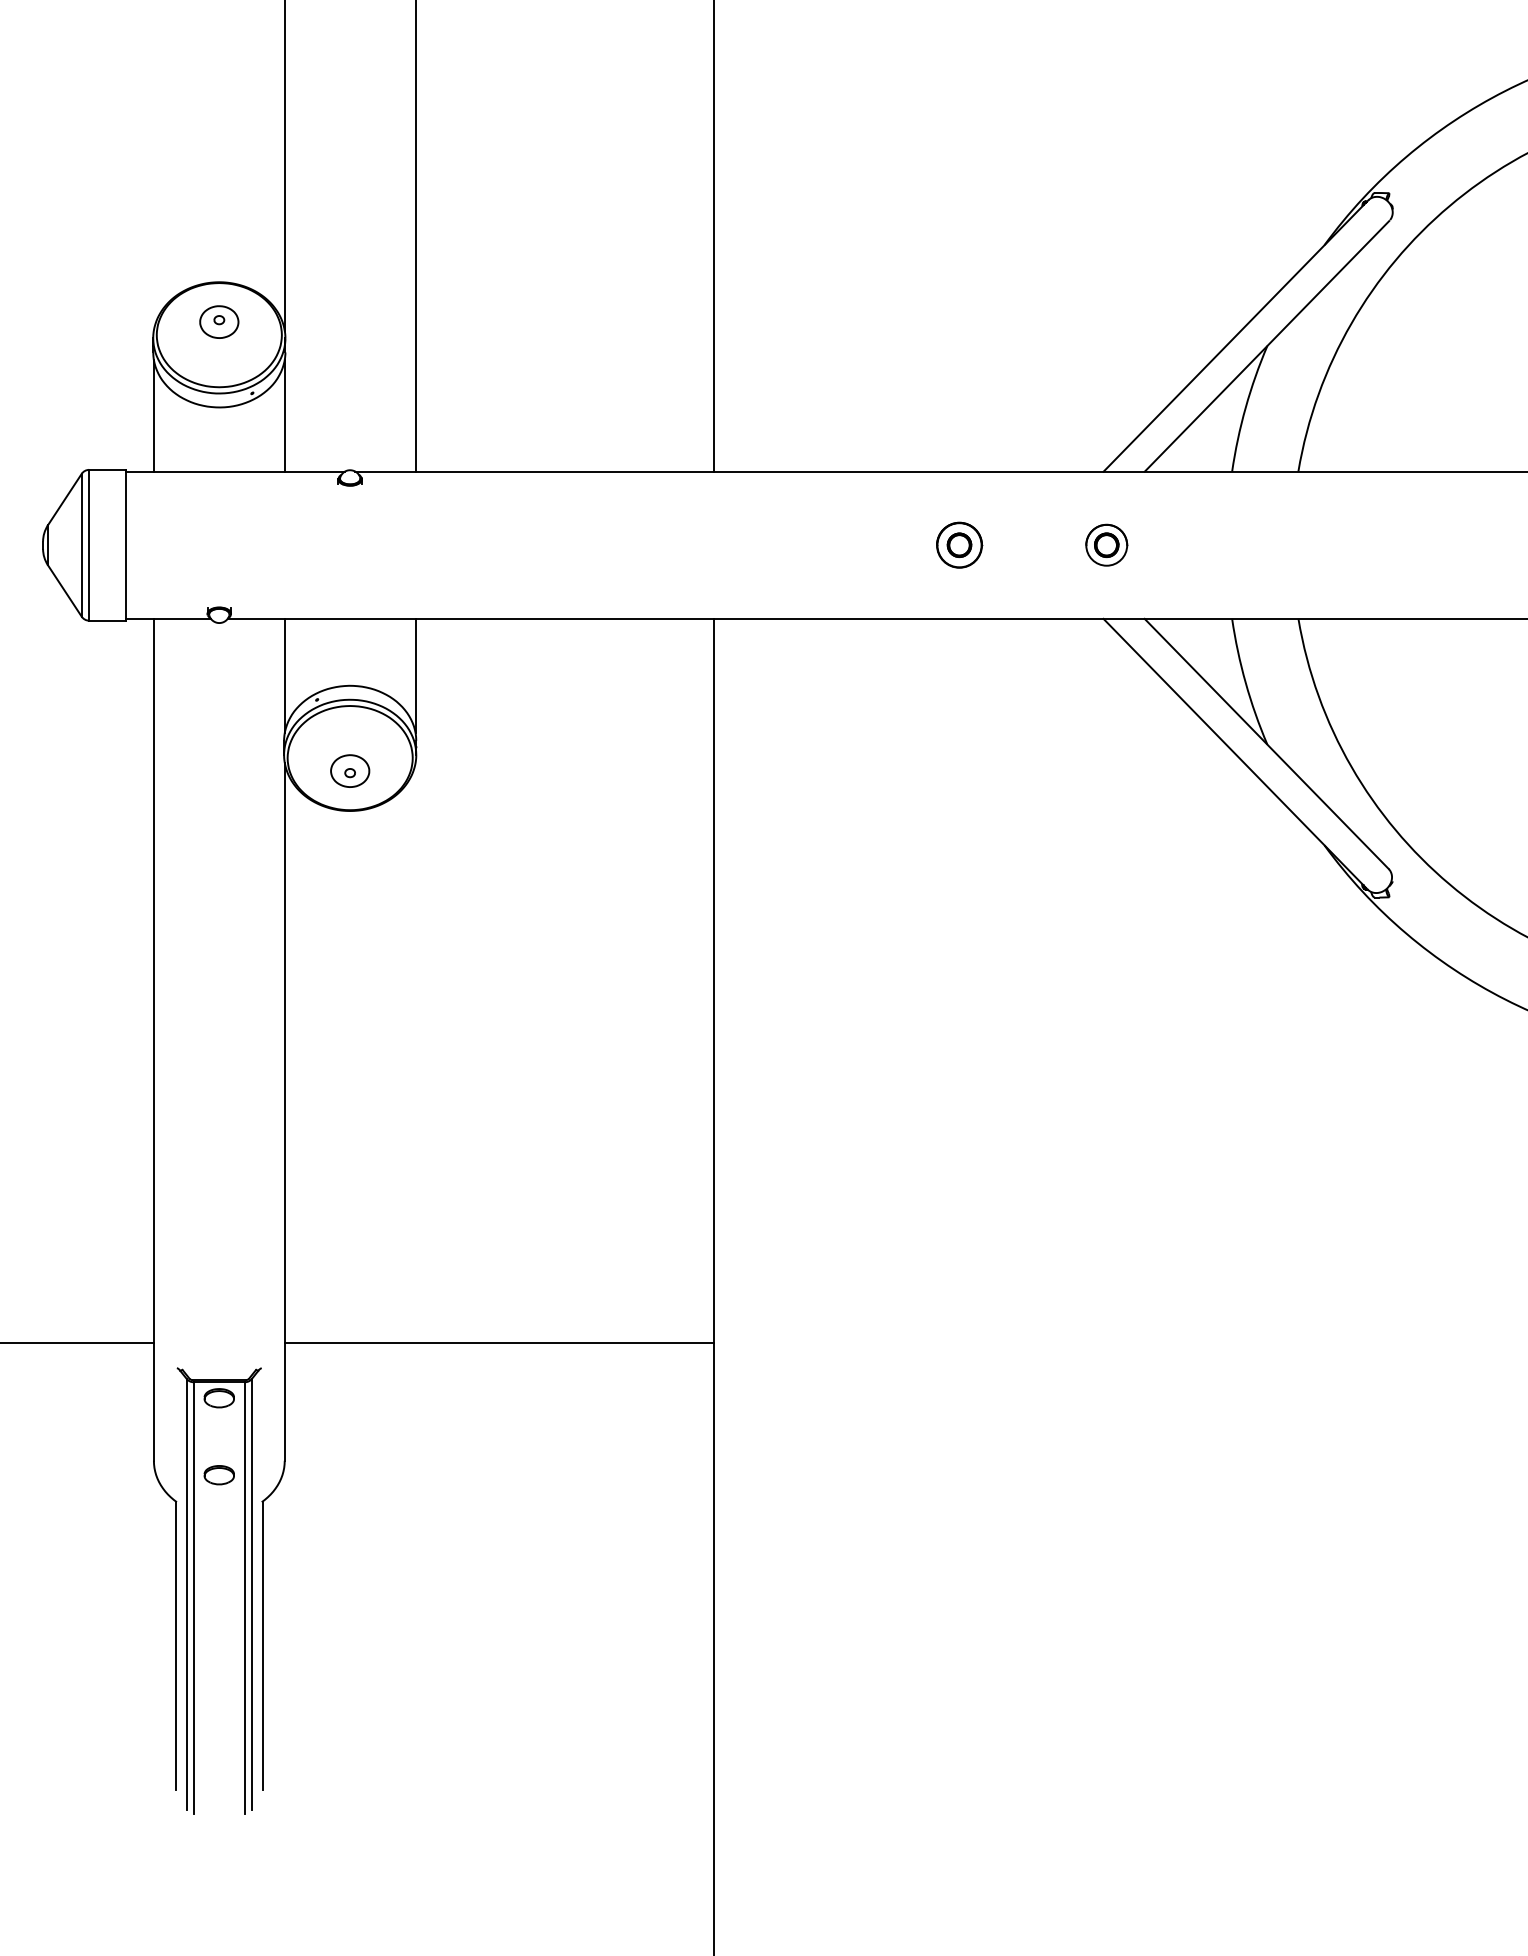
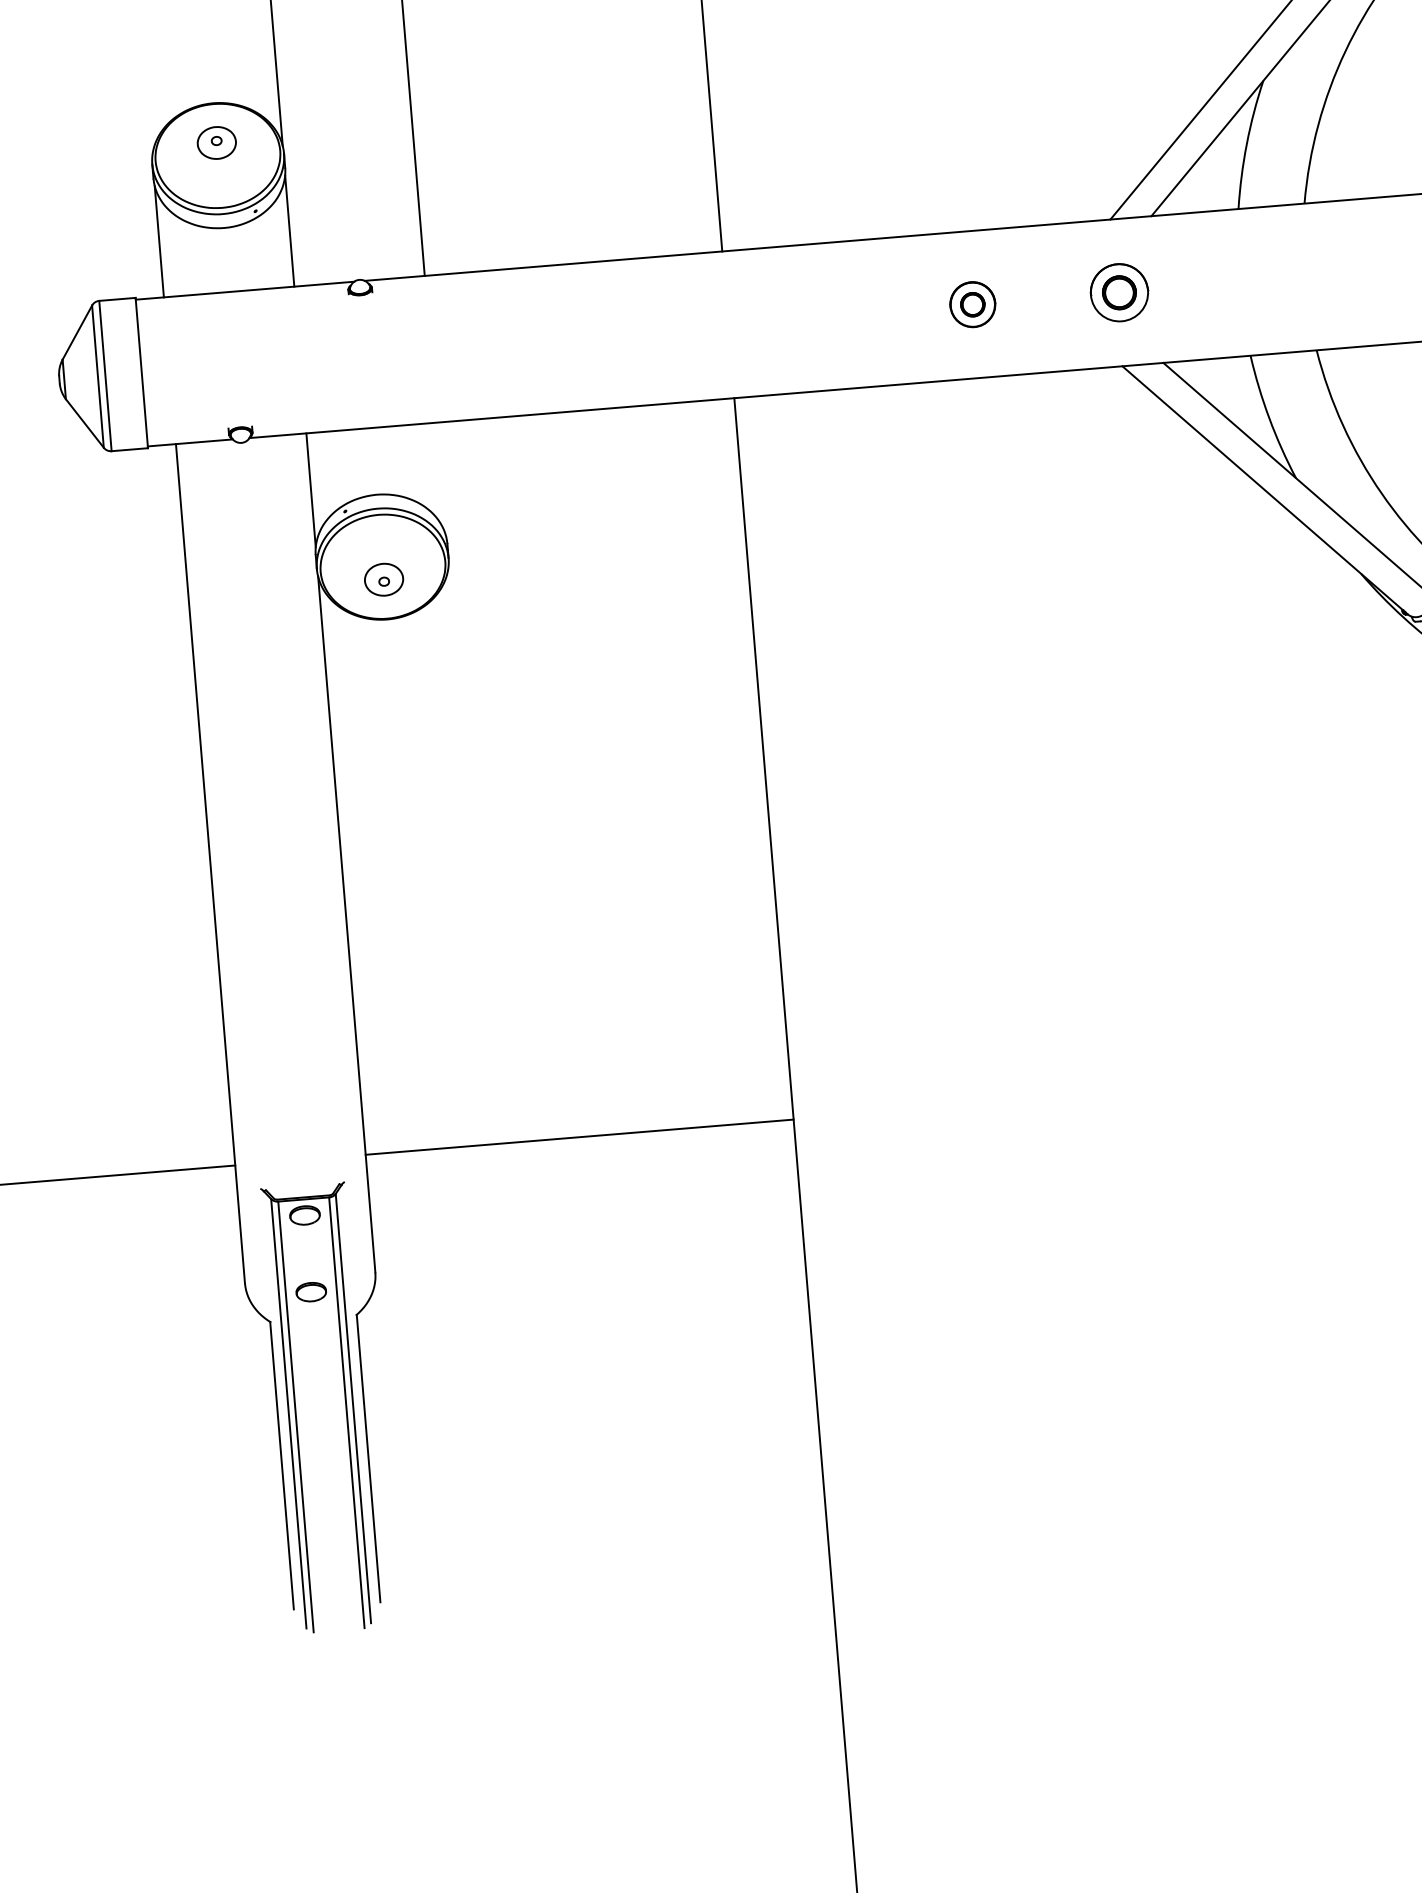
part: (1106, 544) -> (1119, 291), size x1.4
line: (415, 675) -> (441, 479), removed

